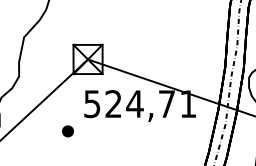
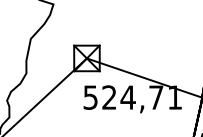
part: (67, 131) -> (68, 121), removed

